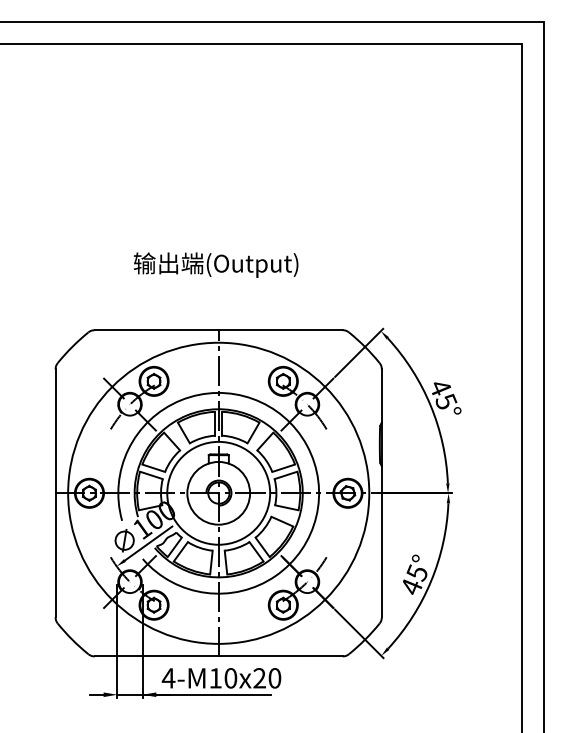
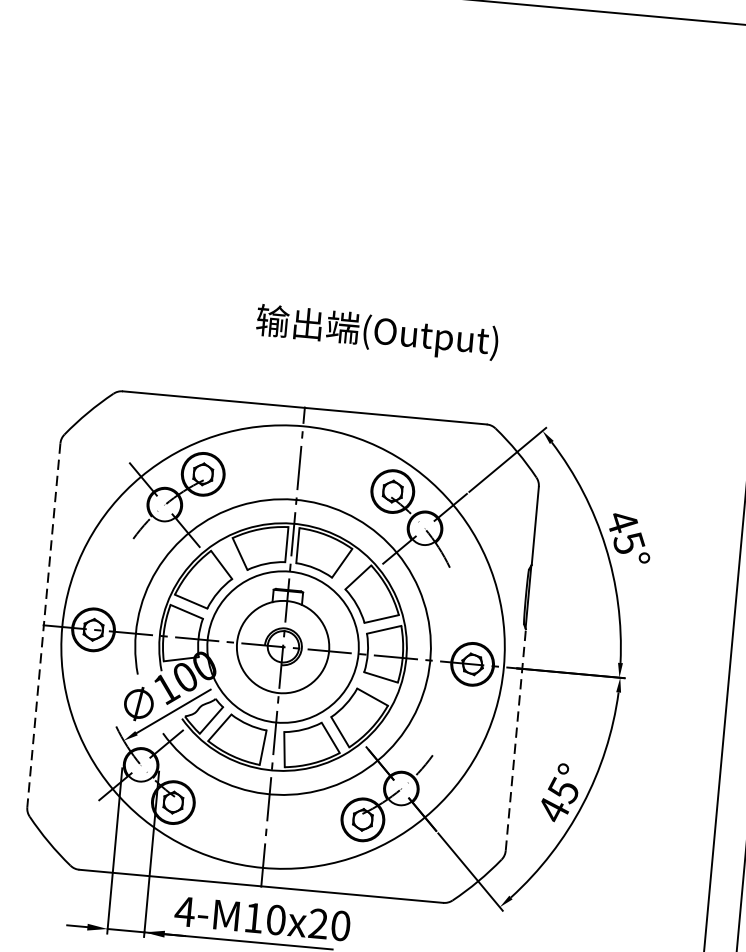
text: (216, 264) -> (377, 332), moved
line: (55, 493) -> (43, 625), solid -> dashed
line: (381, 541) -> (515, 739), solid -> dashed

